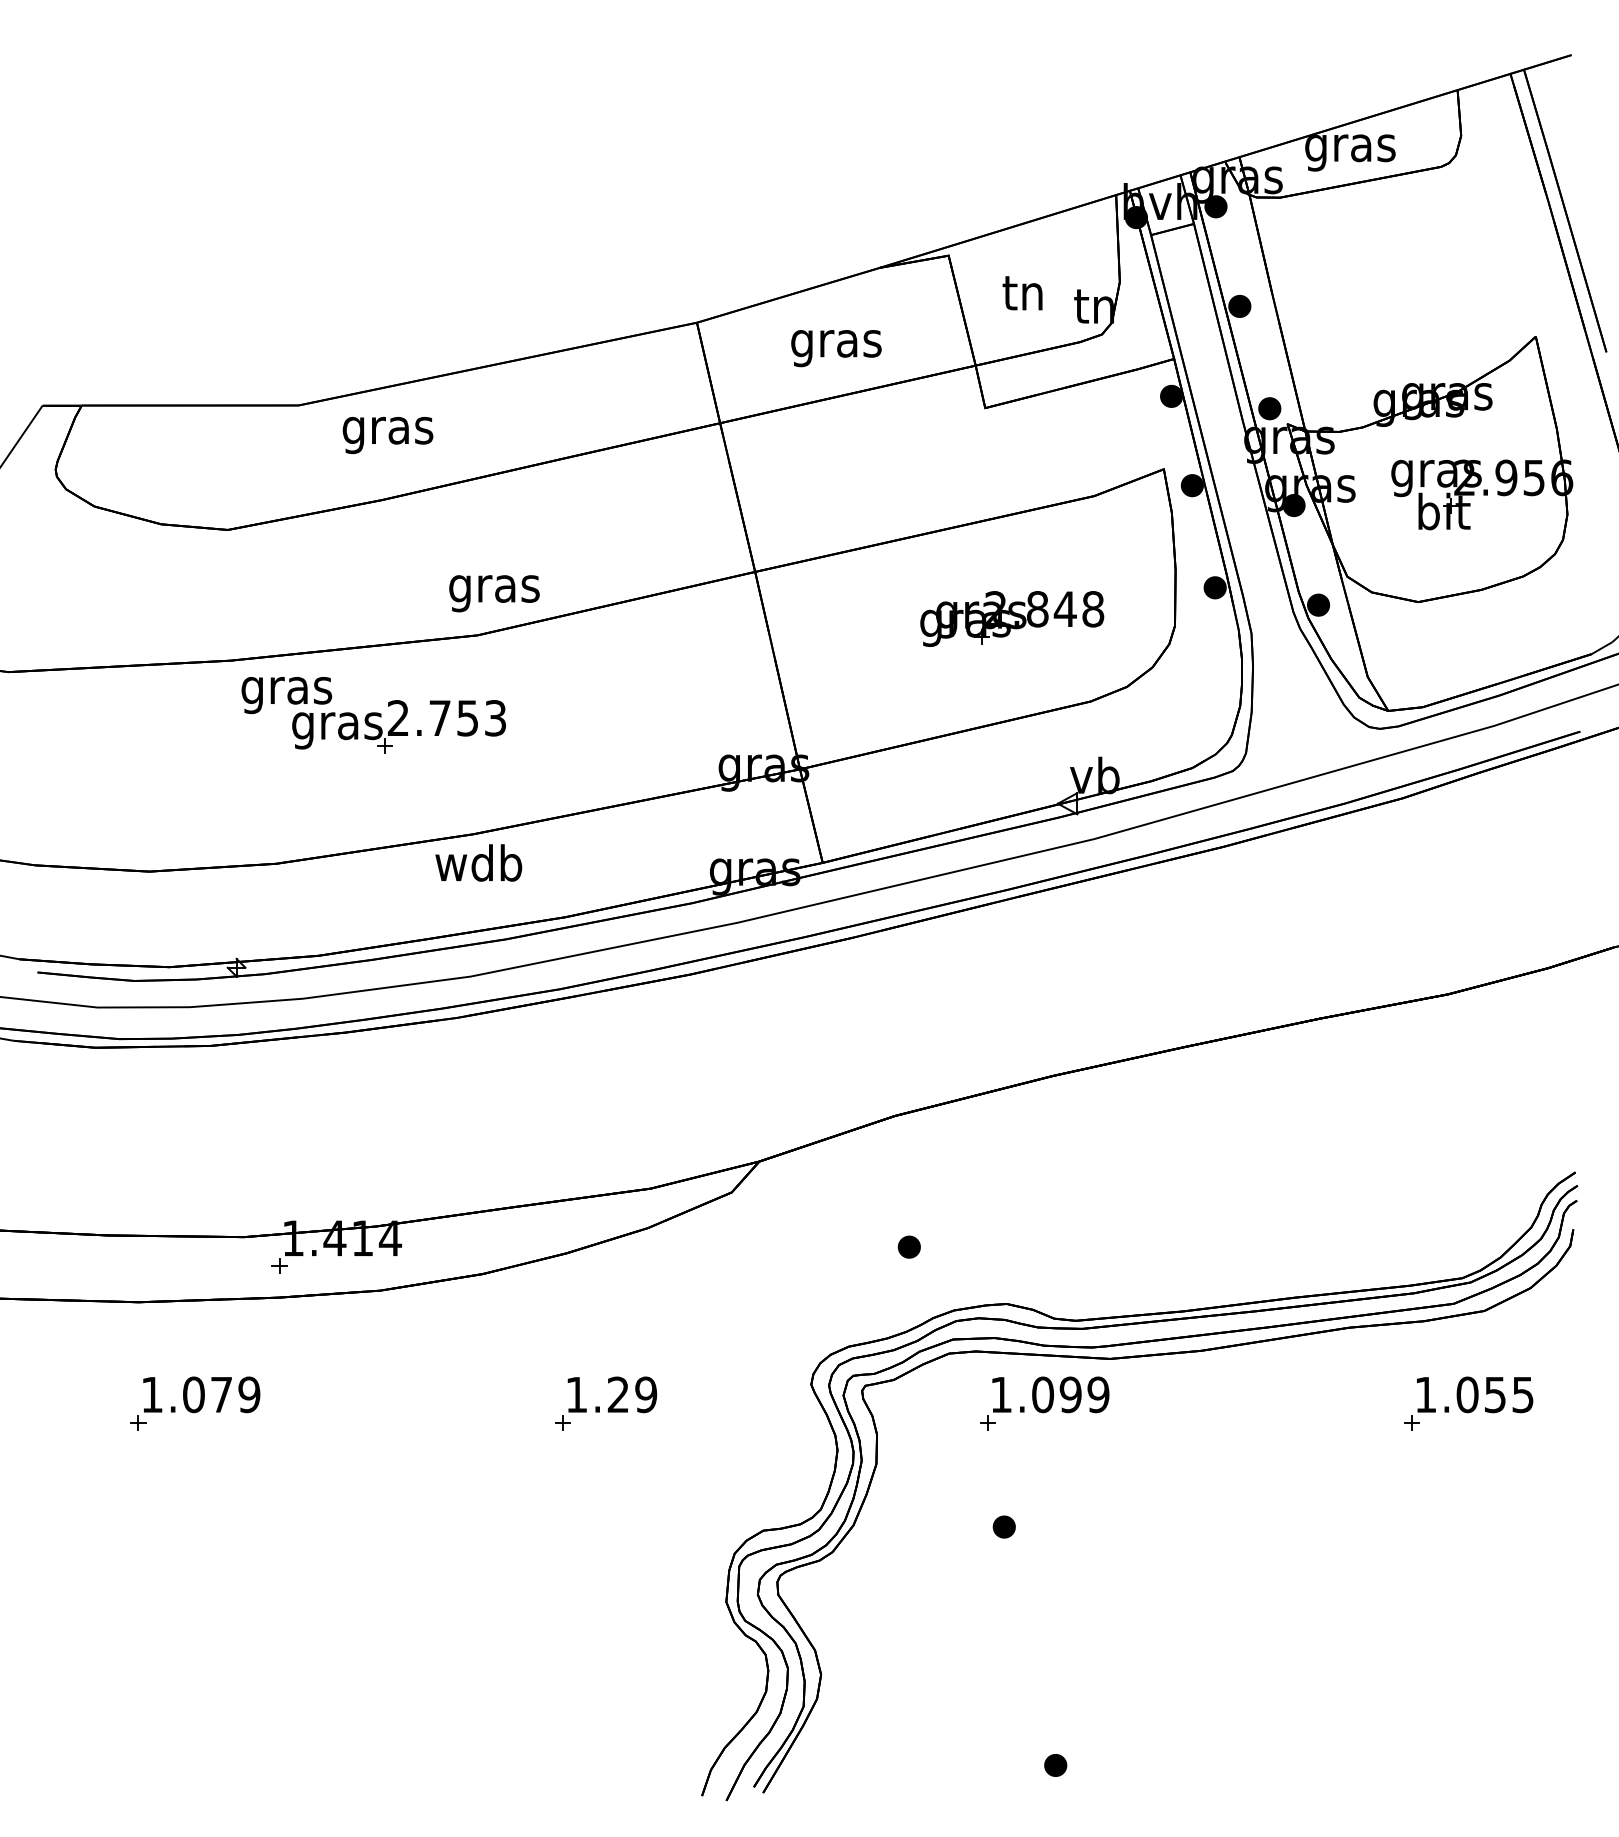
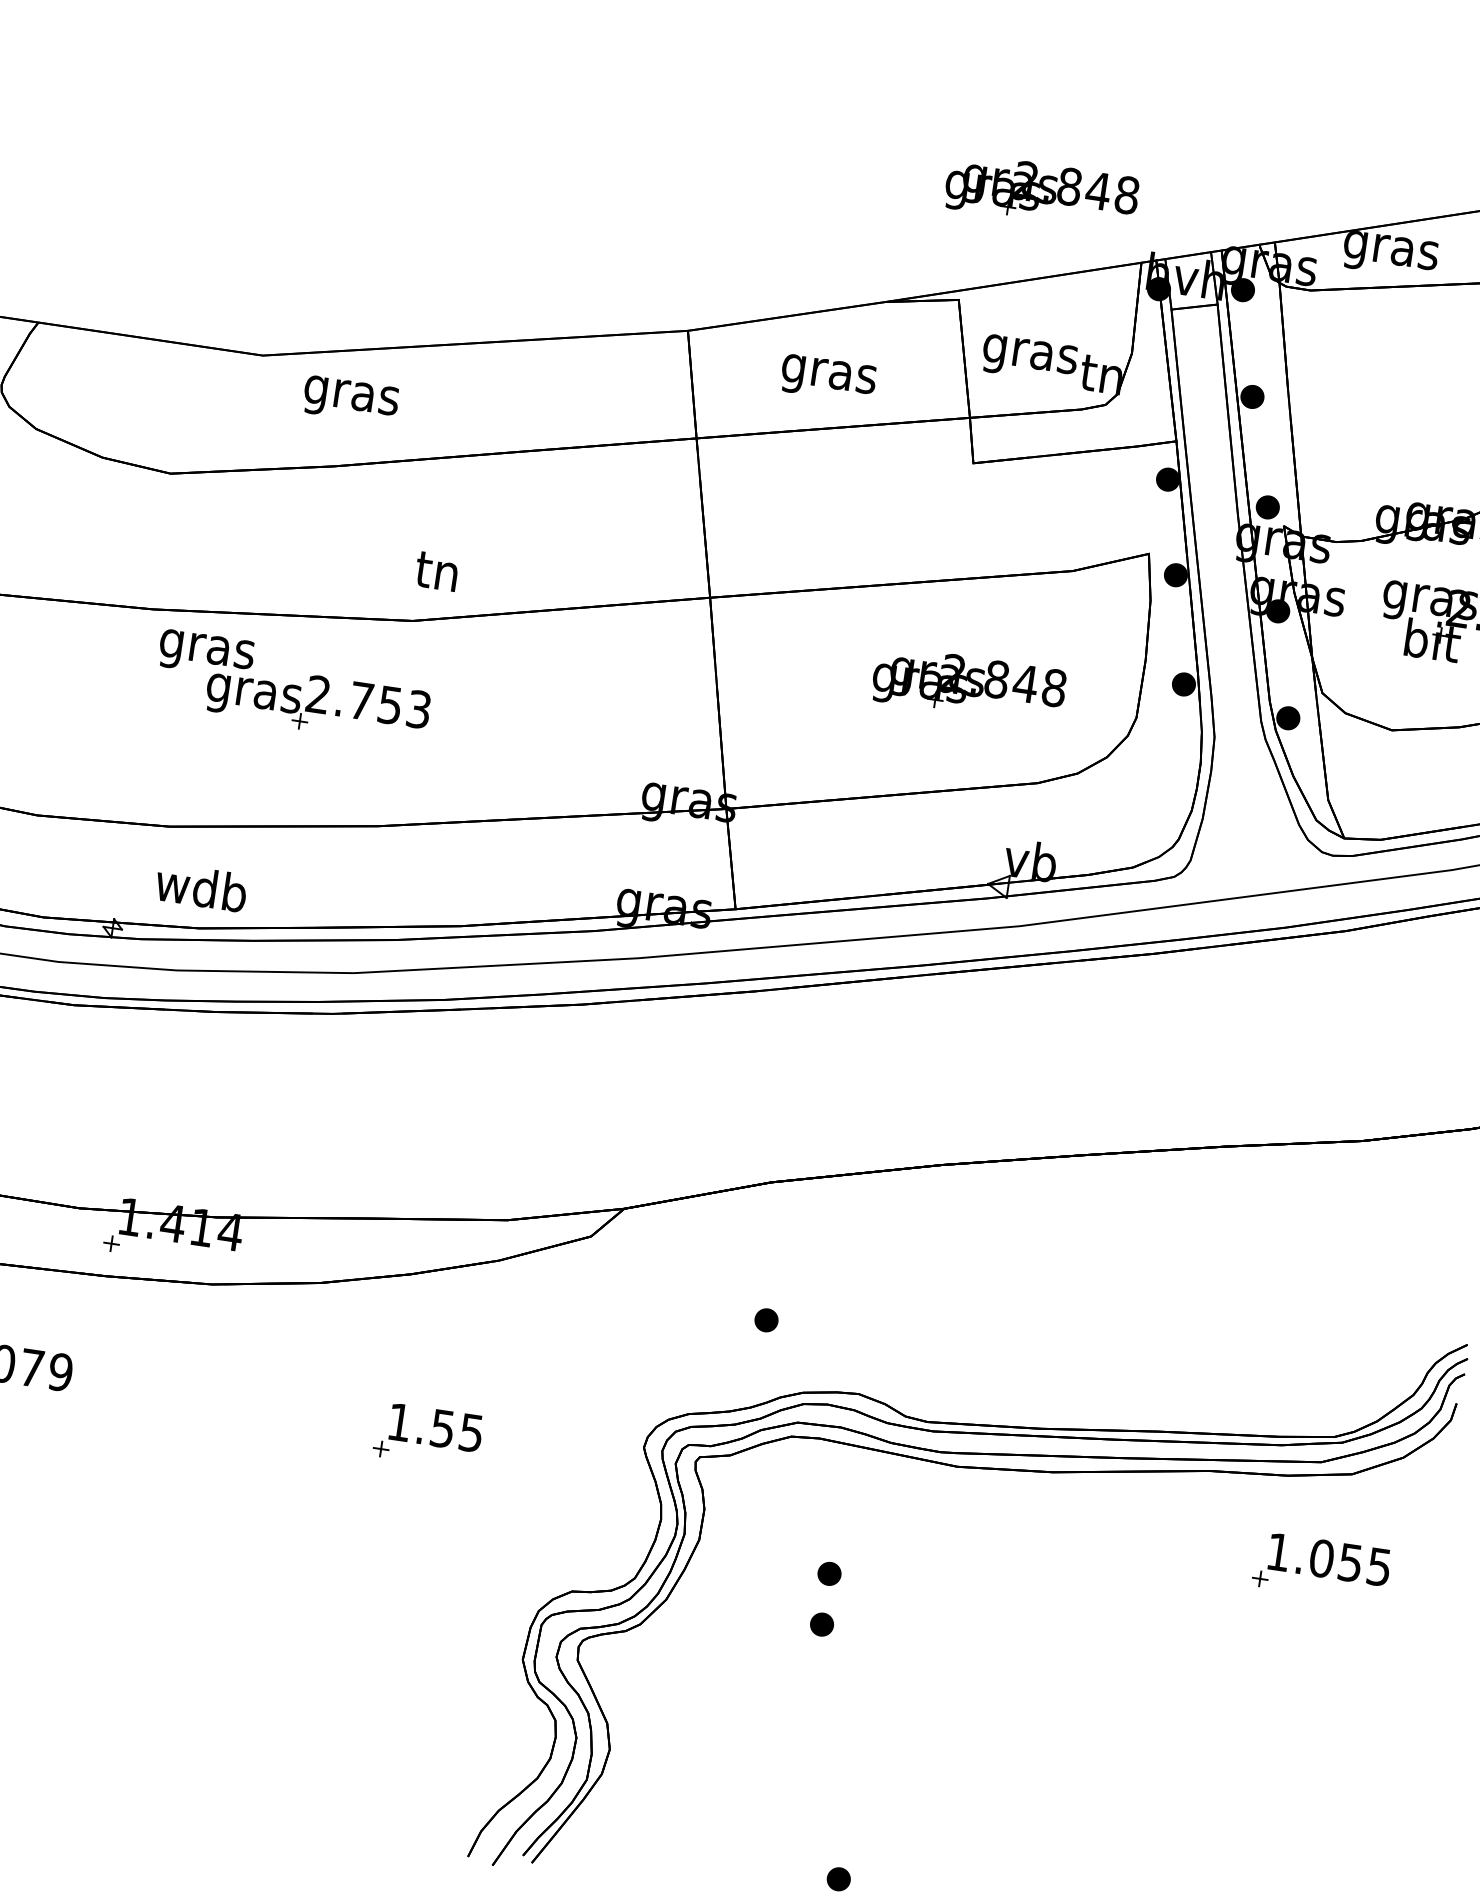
part: (1012, 142) -> (1042, 192), added
text: (1023, 298) -> (1029, 355), tn -> gras
text: (494, 590) -> (437, 577), gras -> tn
text: (478, 862) -> (201, 887), moved
text: (632, 1394) -> (457, 1430), 1.29 -> 1.55
part: (1044, 1403) -> (882, 1502), removed
part: (1003, 1477) -> (828, 1573), added

